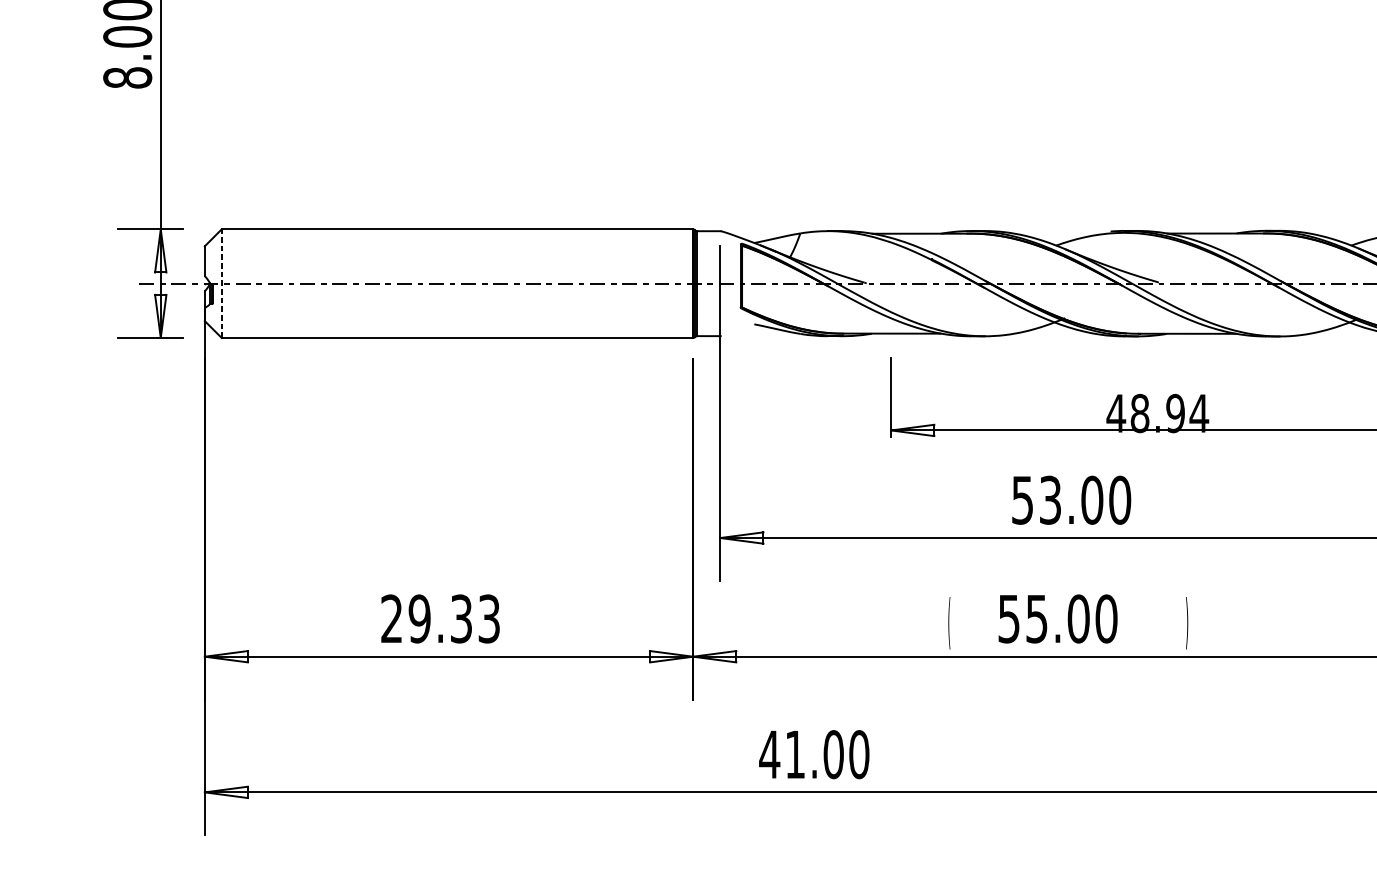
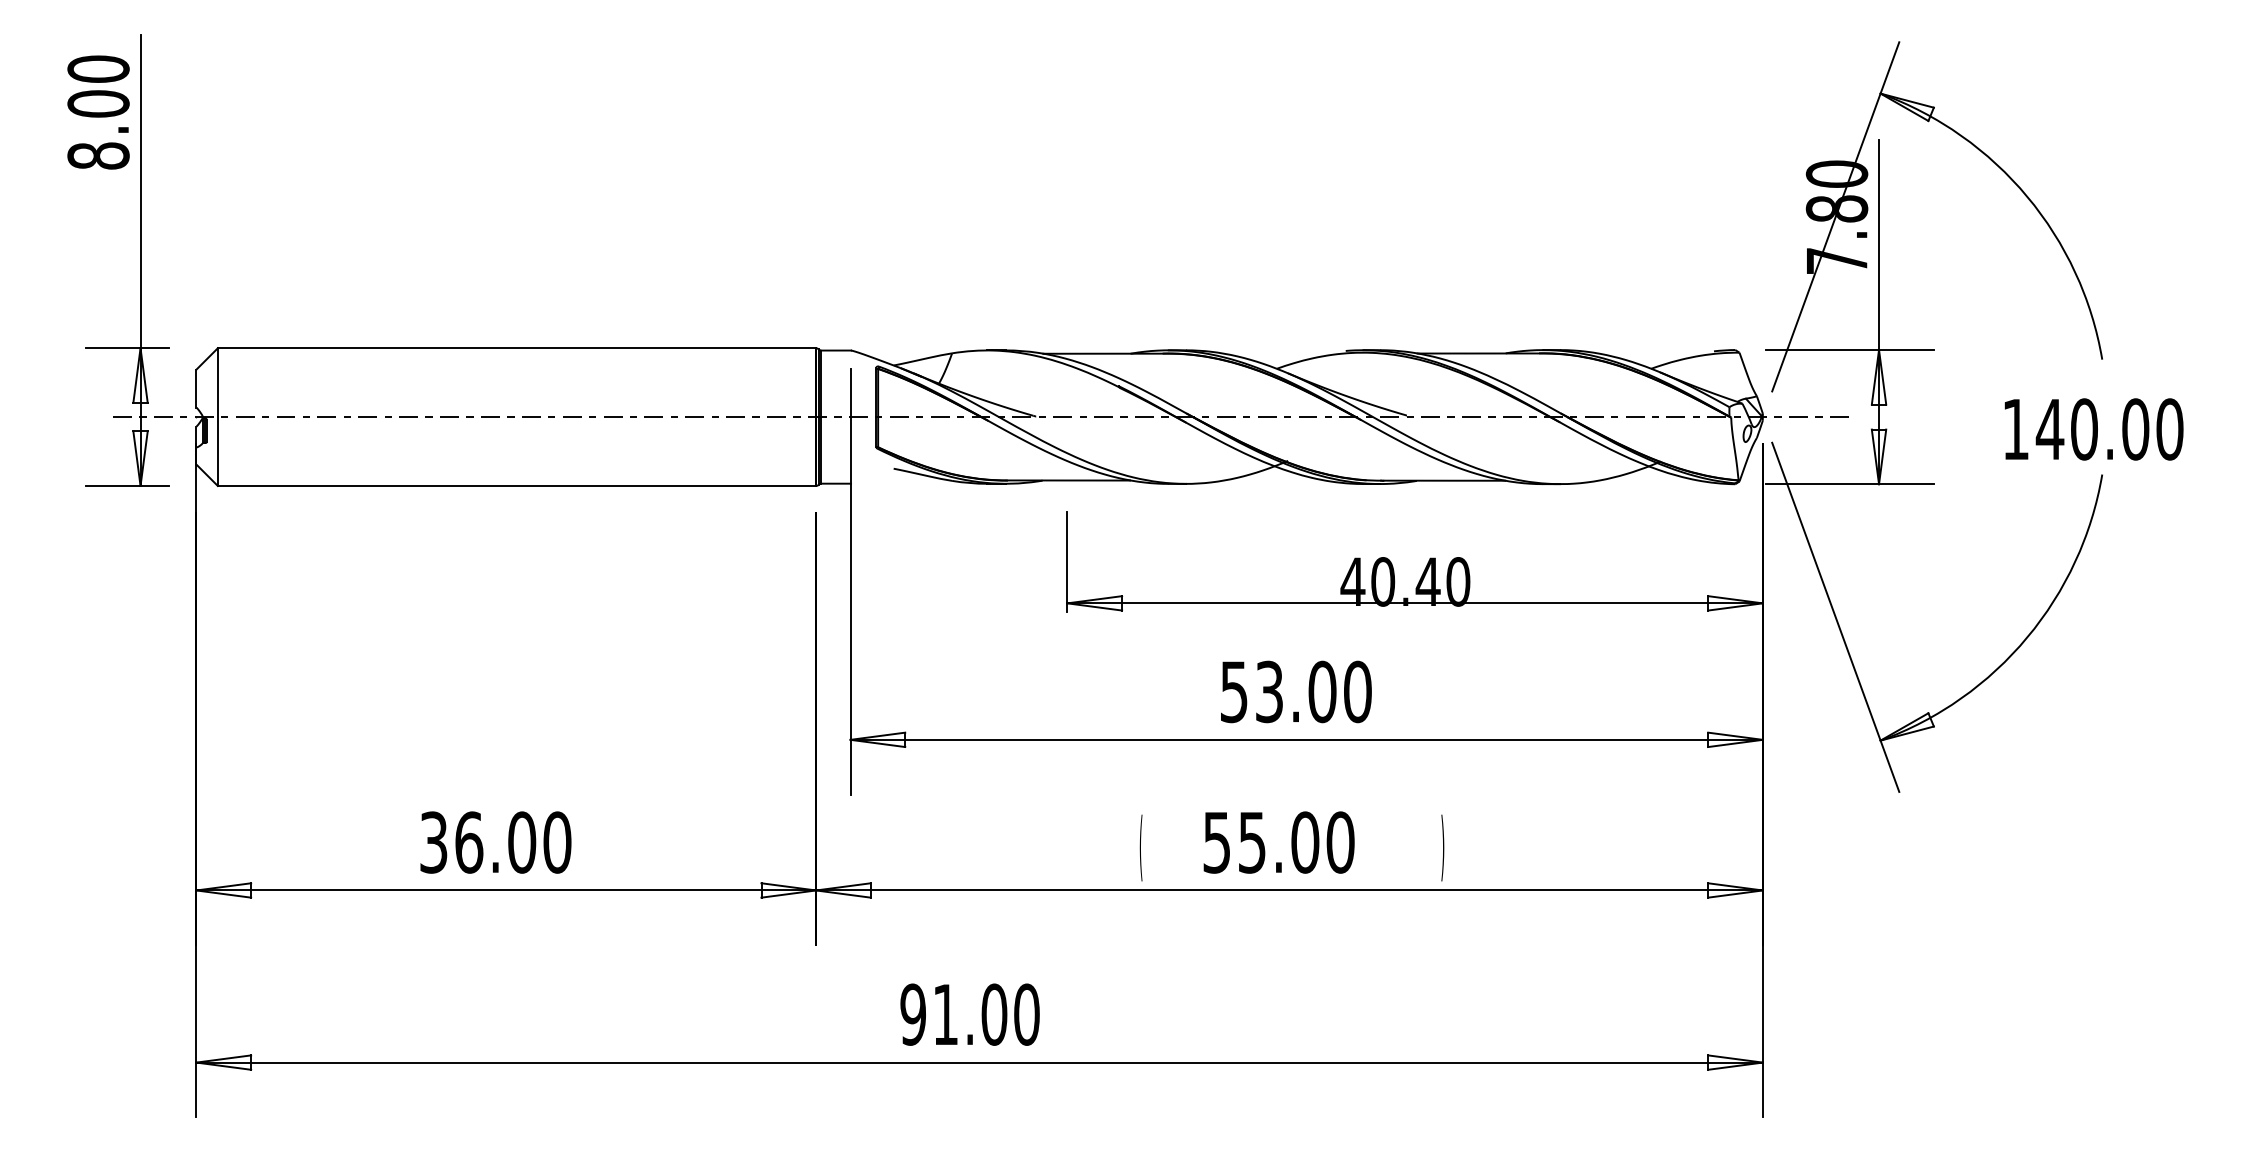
line: (221, 283) -> (217, 417), dashed -> solid
text: (1169, 413) -> (1420, 581), 48.94 -> 40.40
text: (440, 618) -> (495, 842), 29.33 -> 36.00
text: (769, 754) -> (912, 1014), 41.00 -> 91.00

